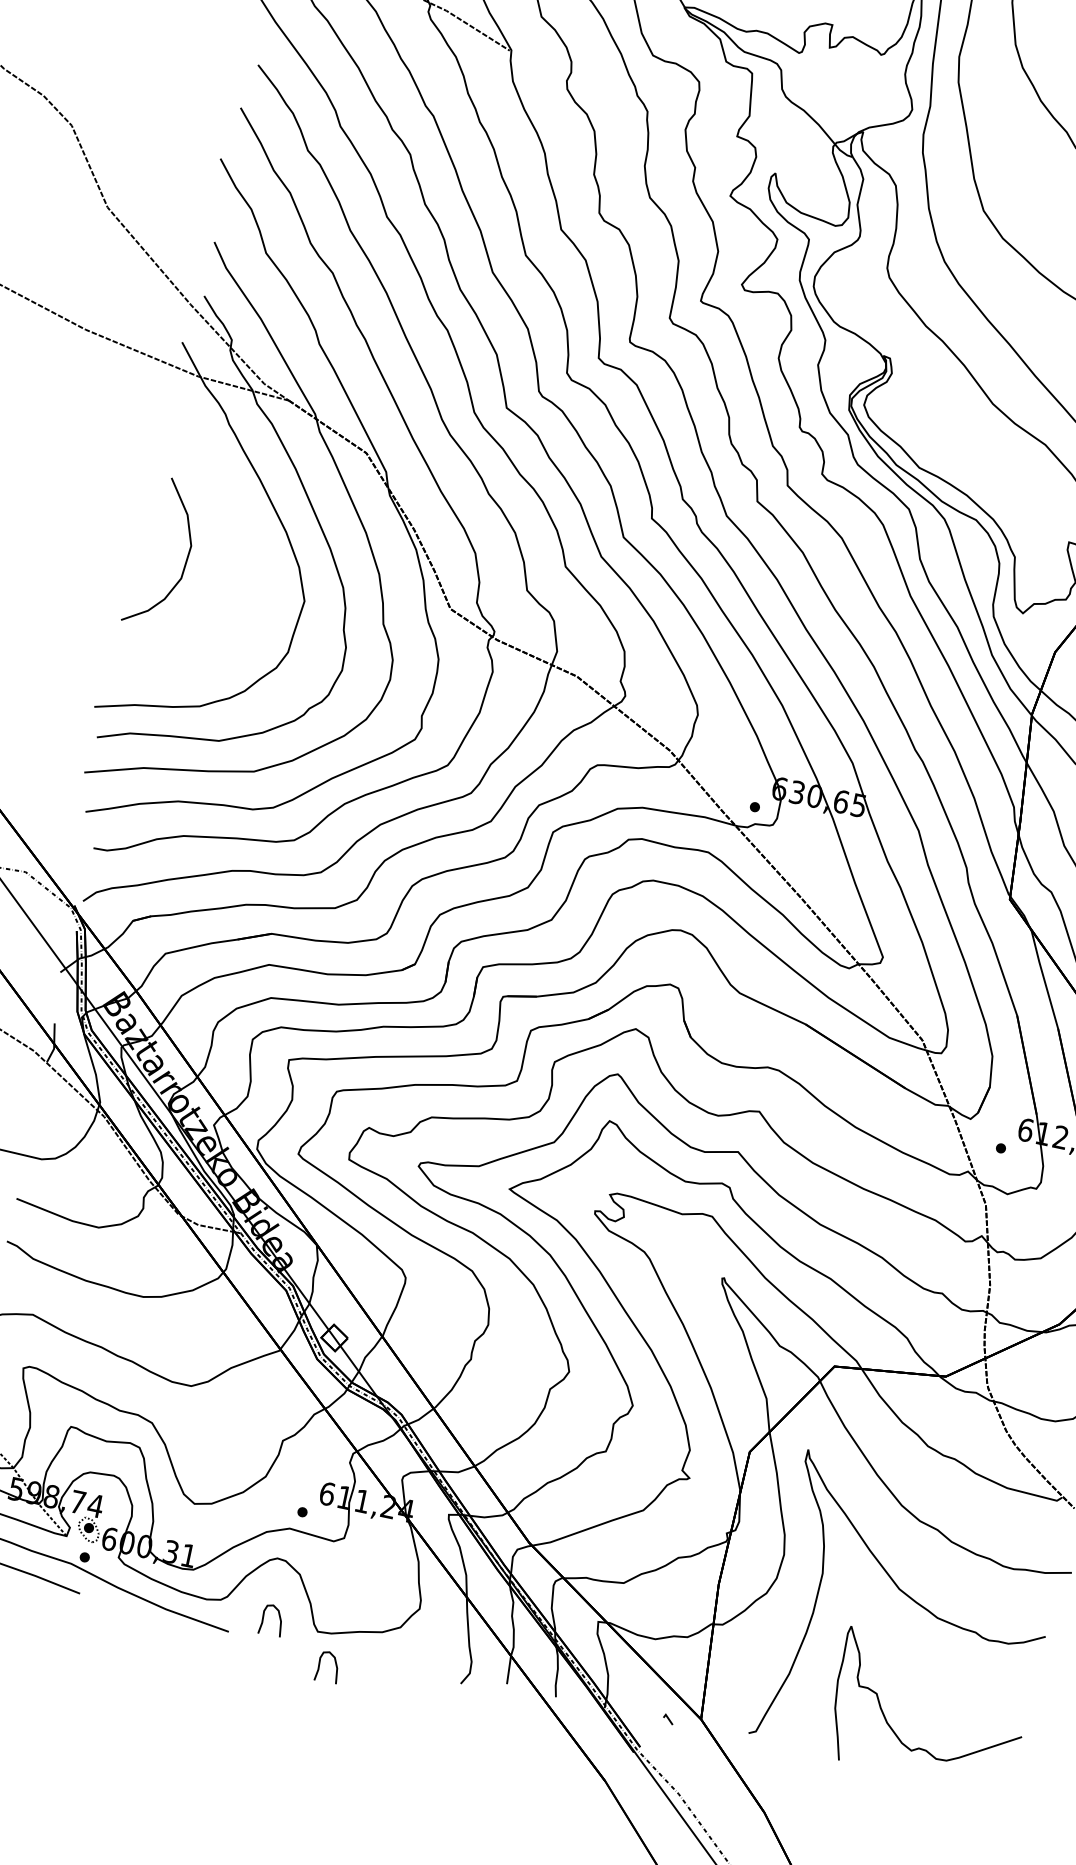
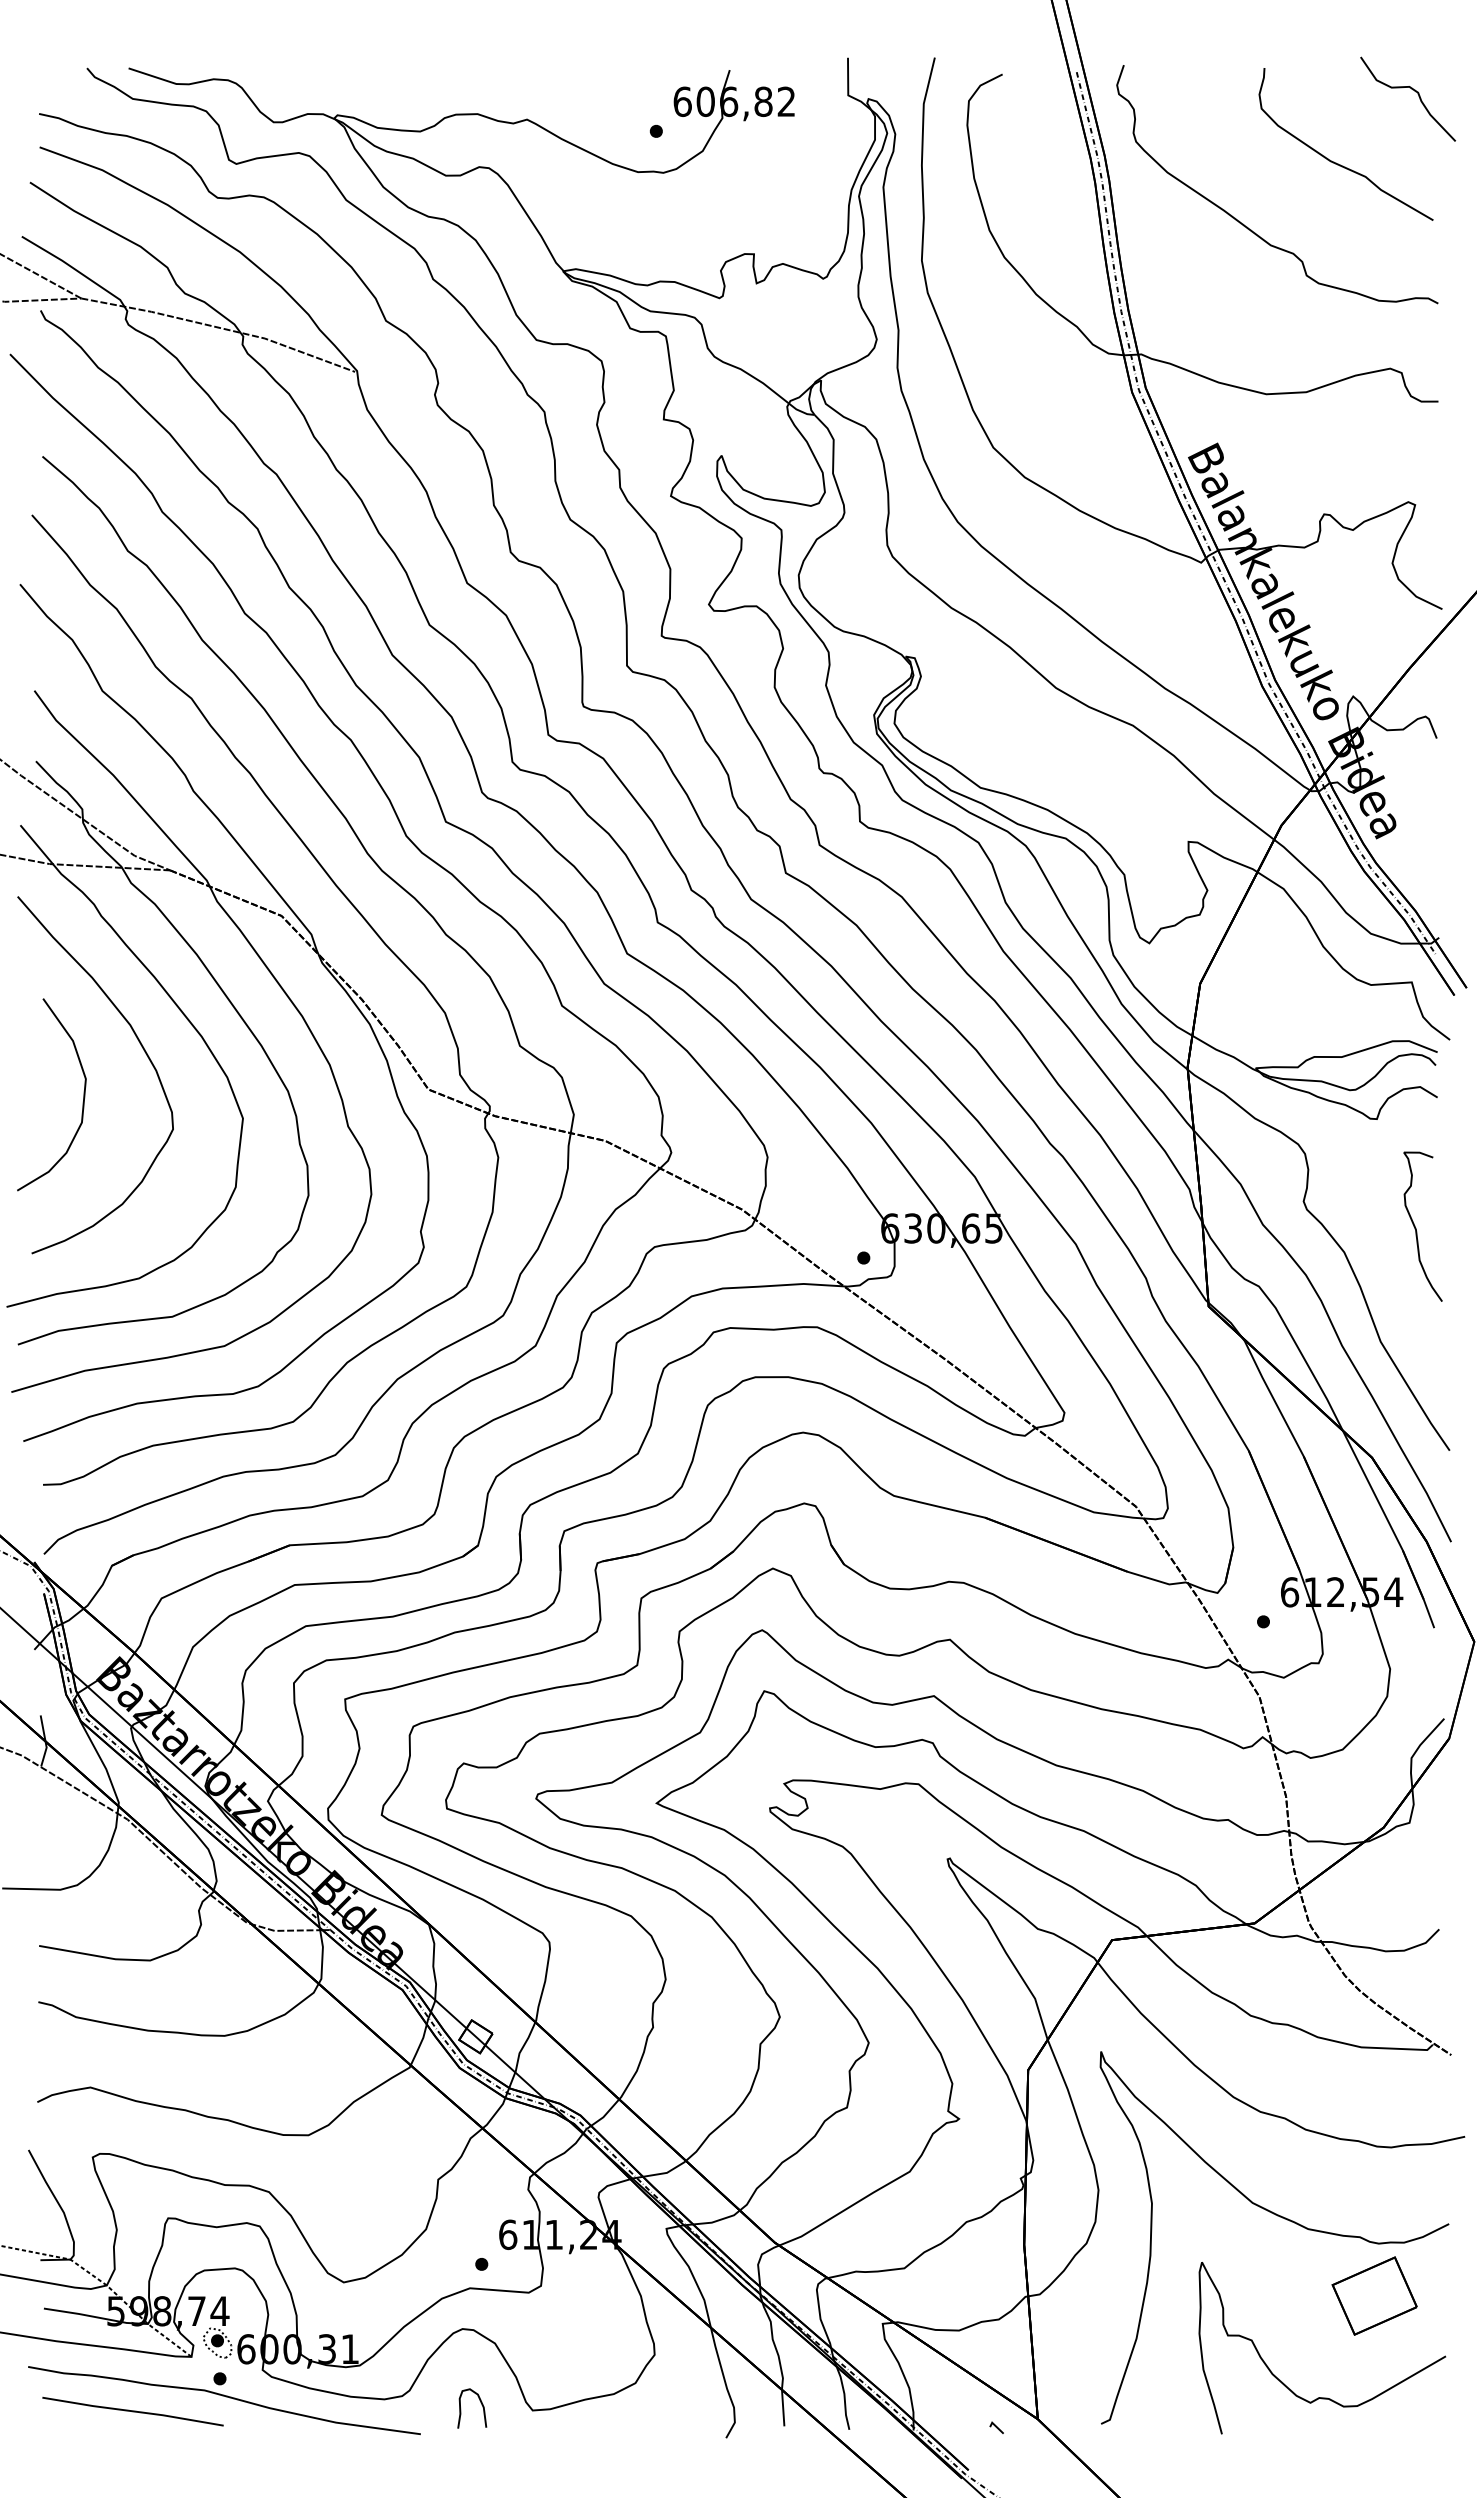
curve: (238, 529) -> (140, 1045), added
curve: (335, 1666) -> (564, 2449), removed
part: (977, 1679) -> (1374, 2295), added

